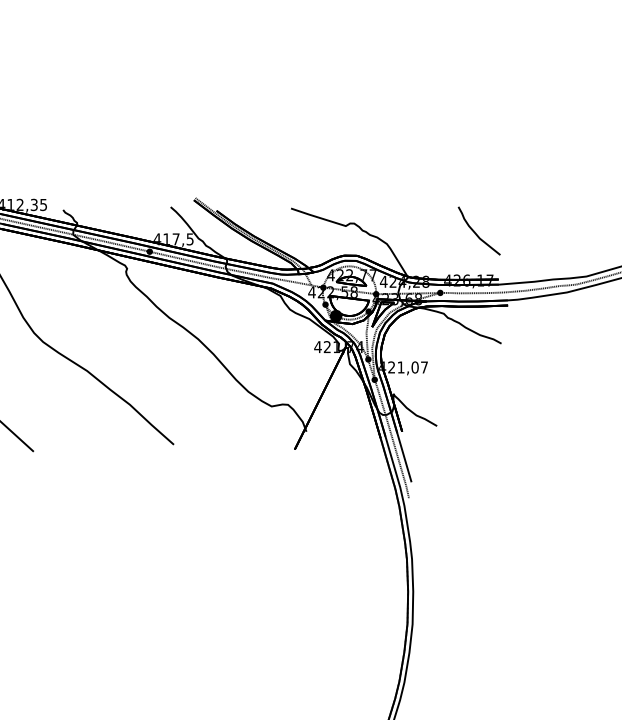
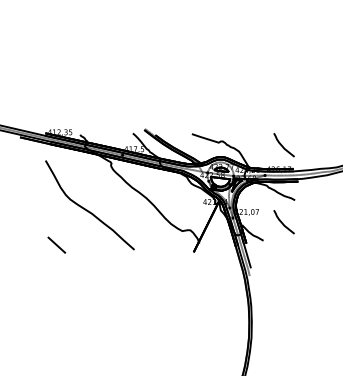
part: (477, 388) -> (283, 222), added

